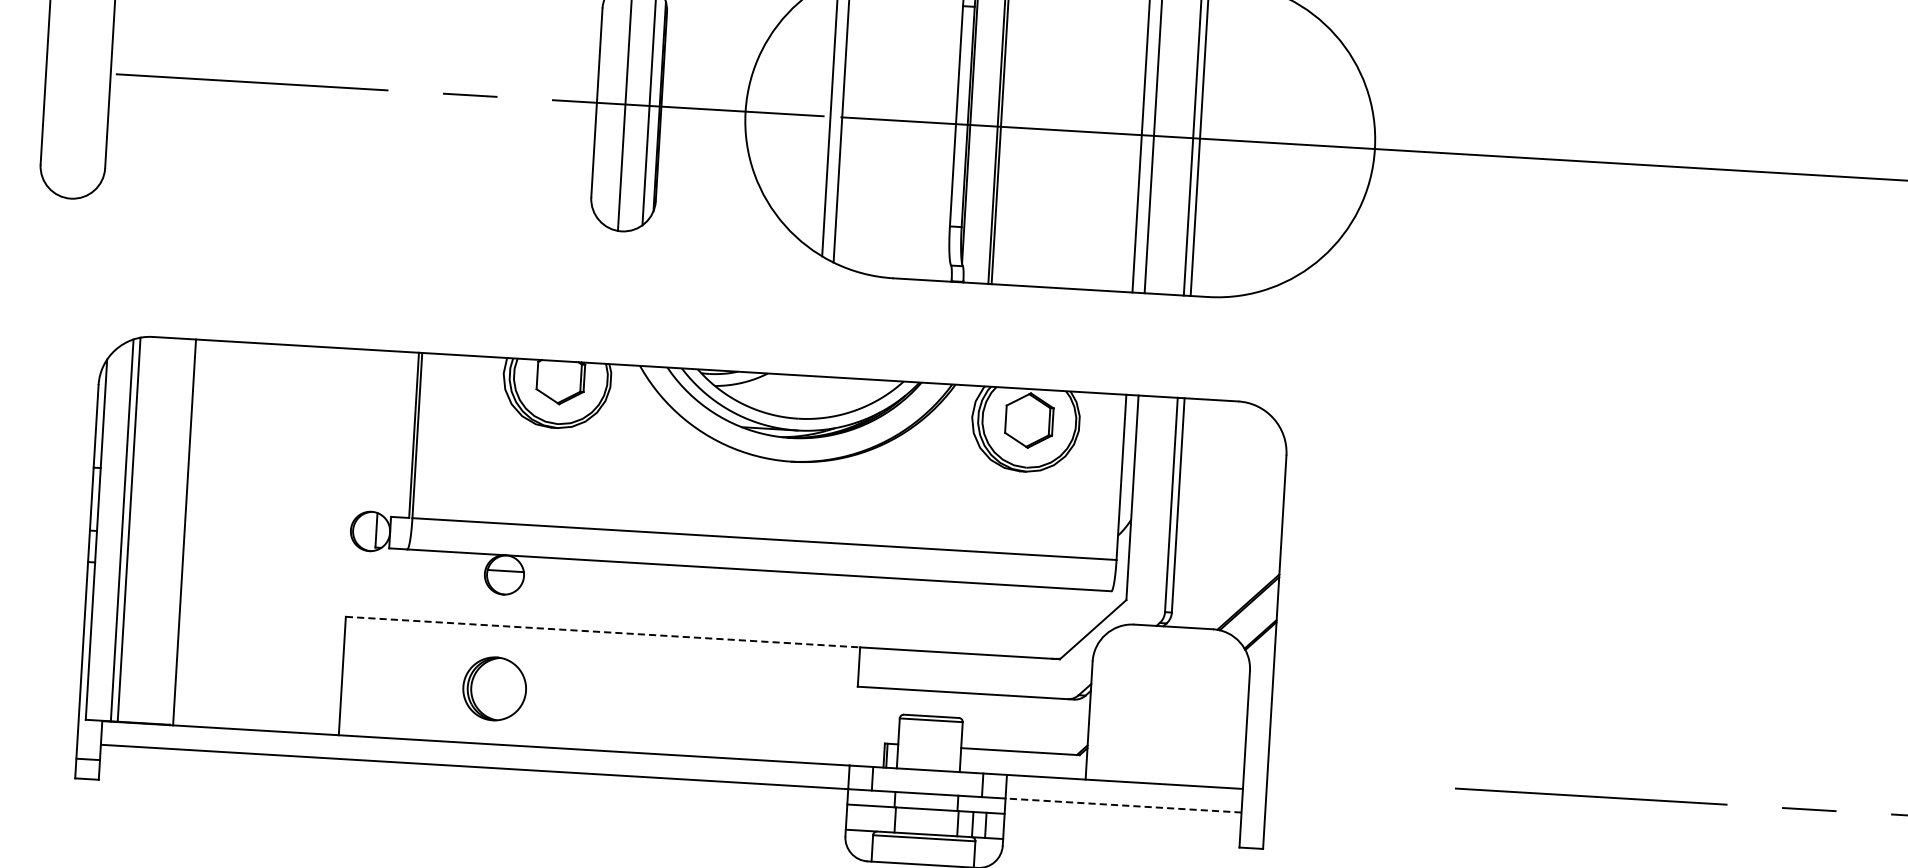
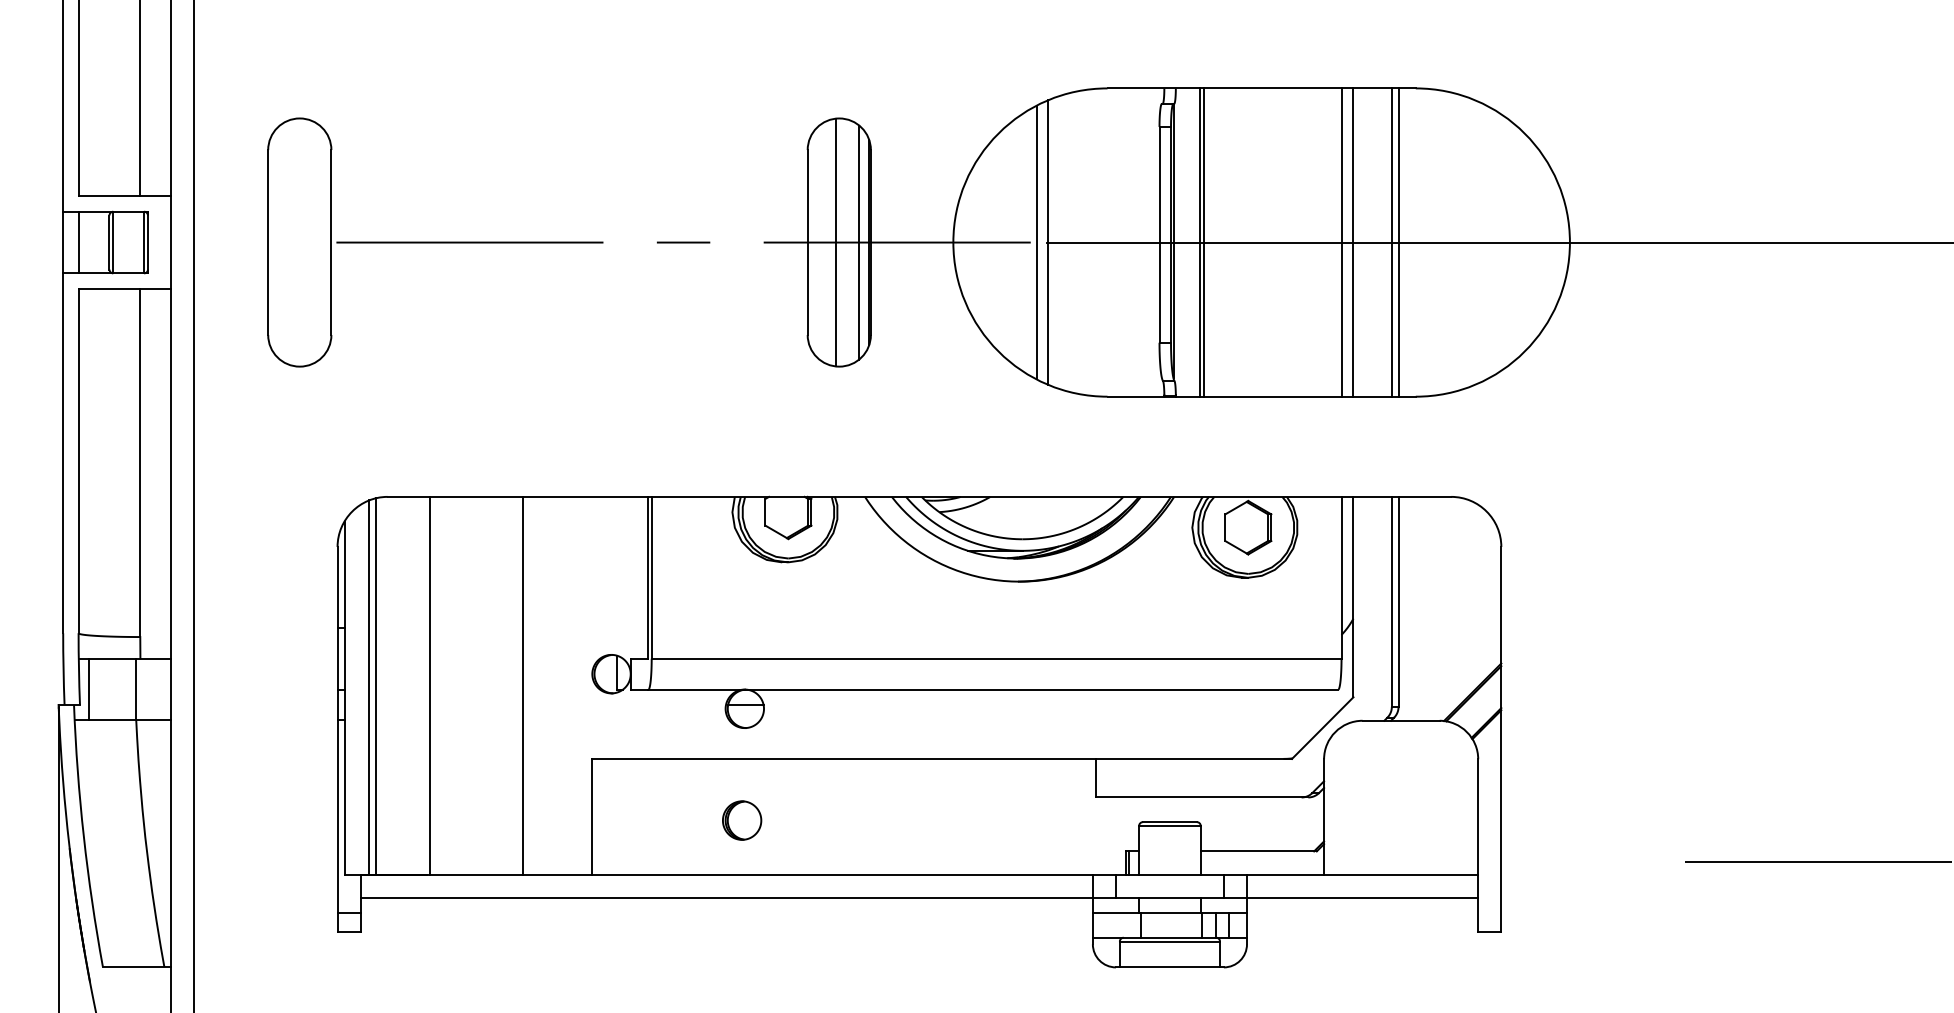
line: (278, 537) -> (522, 685), added
line: (603, 631) -> (844, 758), dashed -> solid
part: (495, 688) -> (742, 820), size x0.62
line: (1123, 805) -> (1362, 898), dashed -> solid

